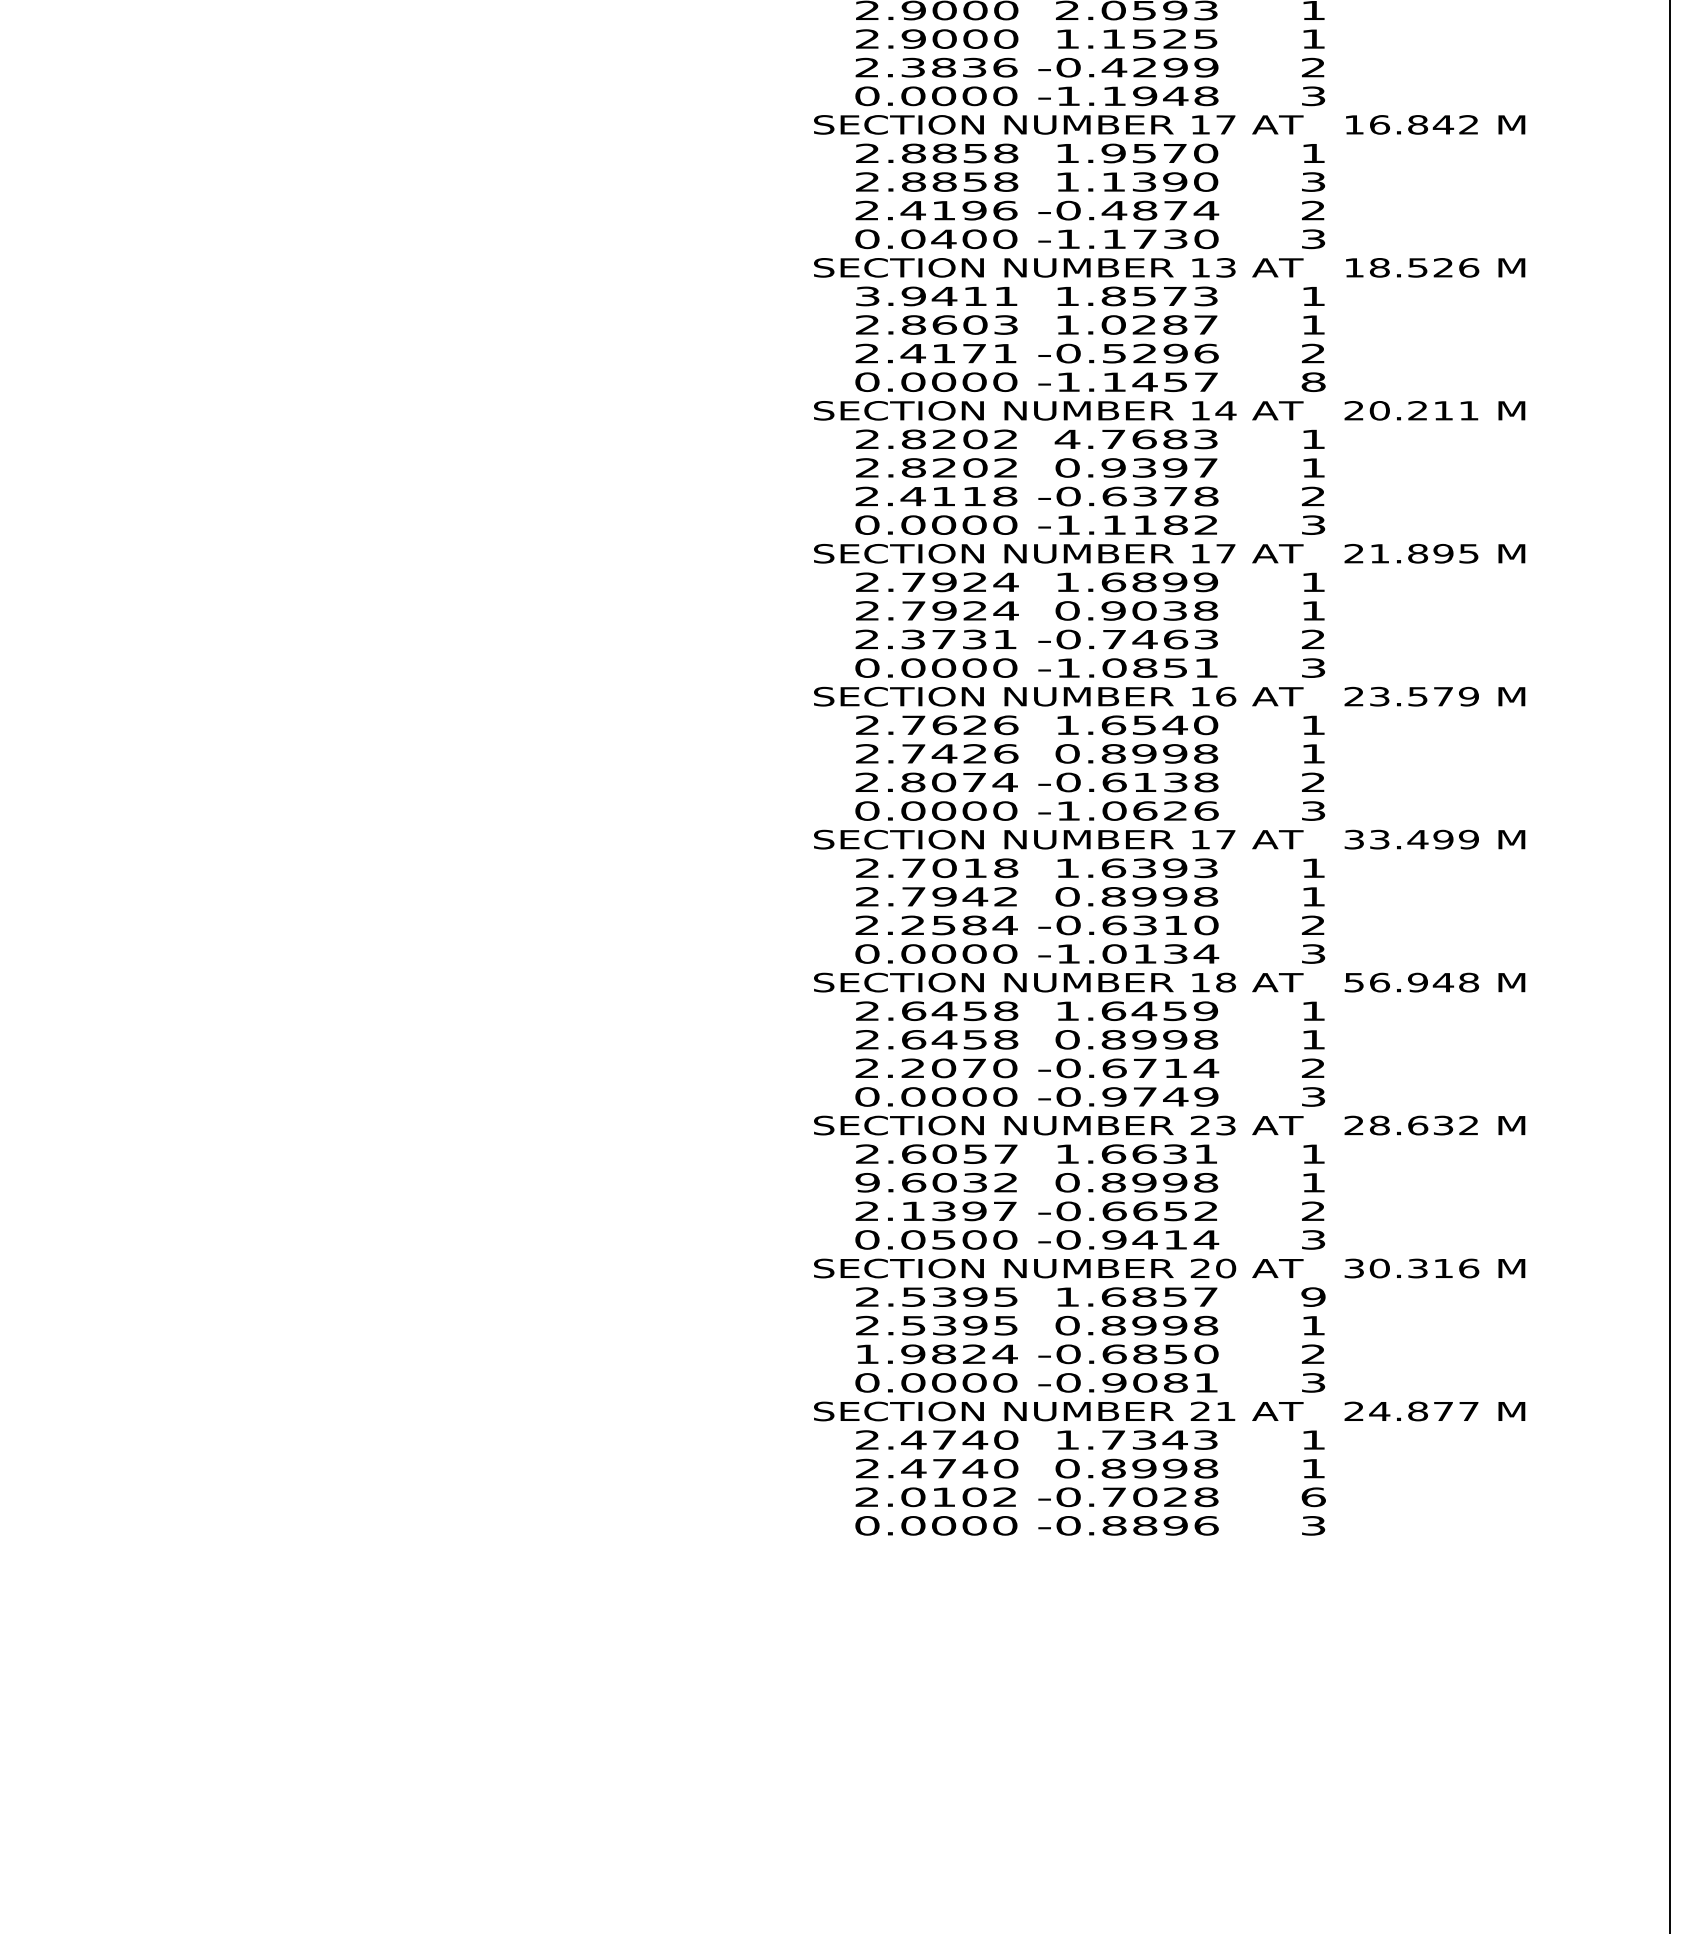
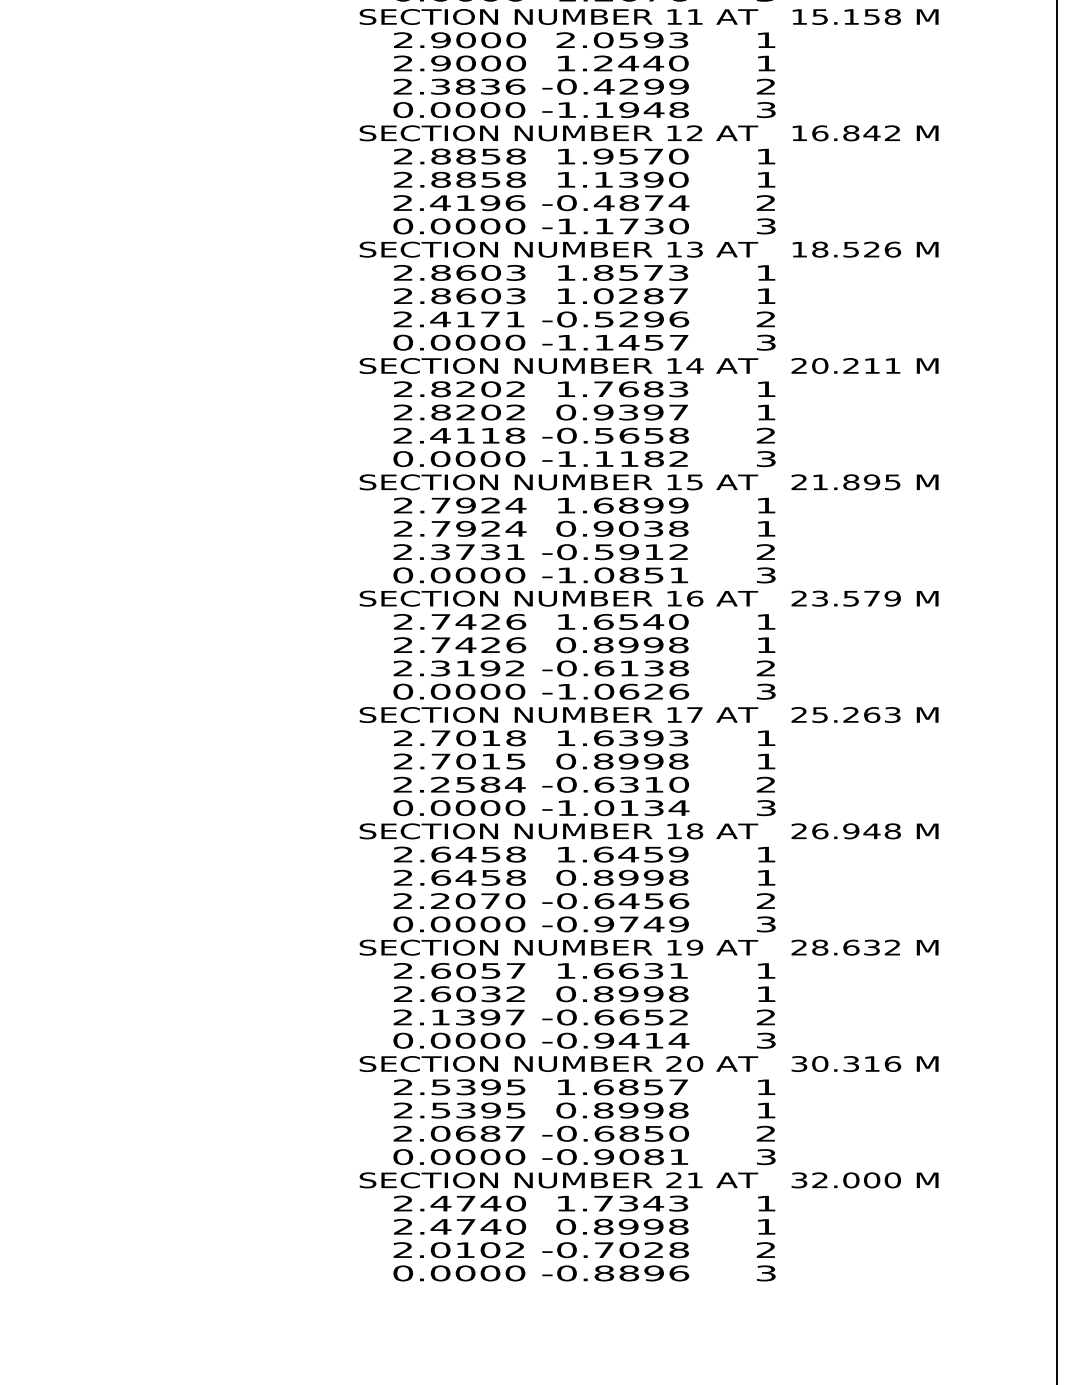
text: (1160, 38) -> (641, 63), 1.1525 -> 1.2440
text: (1225, 124) -> (694, 133), 17 -> 12
text: (1313, 181) -> (766, 179), 3 -> 1
text: (943, 239) -> (465, 226), 0.0400 -> 0.0000
text: (936, 296) -> (459, 272), 3.9411 -> 2.8603
text: (1313, 381) -> (766, 342), 8 -> 3
text: (1067, 438) -> (566, 388), 4.7683 -> 1.7683
text: (1144, 496) -> (628, 435), -0.6378 -> -0.5658
text: (1225, 553) -> (694, 482), 17 -> 15
text: (1160, 639) -> (641, 552), -0.7463 -> -0.5912
text: (944, 725) -> (465, 622), 2.7626 -> 2.7426
text: (959, 782) -> (478, 668), 2.8074 -> 2.3192
text: (1411, 839) -> (845, 714), 33.499 -> 25.263
text: (974, 896) -> (490, 761), 2.7942 -> 2.7015
text: (1353, 982) -> (798, 831), 56.948 -> 26.948
text: (1175, 1068) -> (653, 901), -0.6714 -> -0.6456
text: (1212, 1125) -> (684, 947), 23 -> 19
text: (867, 1182) -> (403, 994), 9.6032 -> 2.6032
text: (944, 1239) -> (465, 1040), 0.0500 -> 0.0000
text: (1313, 1296) -> (766, 1086), 9 -> 1
text: (936, 1354) -> (459, 1133), 1.9824 -> 2.0687
text: (1411, 1411) -> (845, 1180), 24.877 -> 32.000
text: (1313, 1497) -> (766, 1250), 6 -> 2

